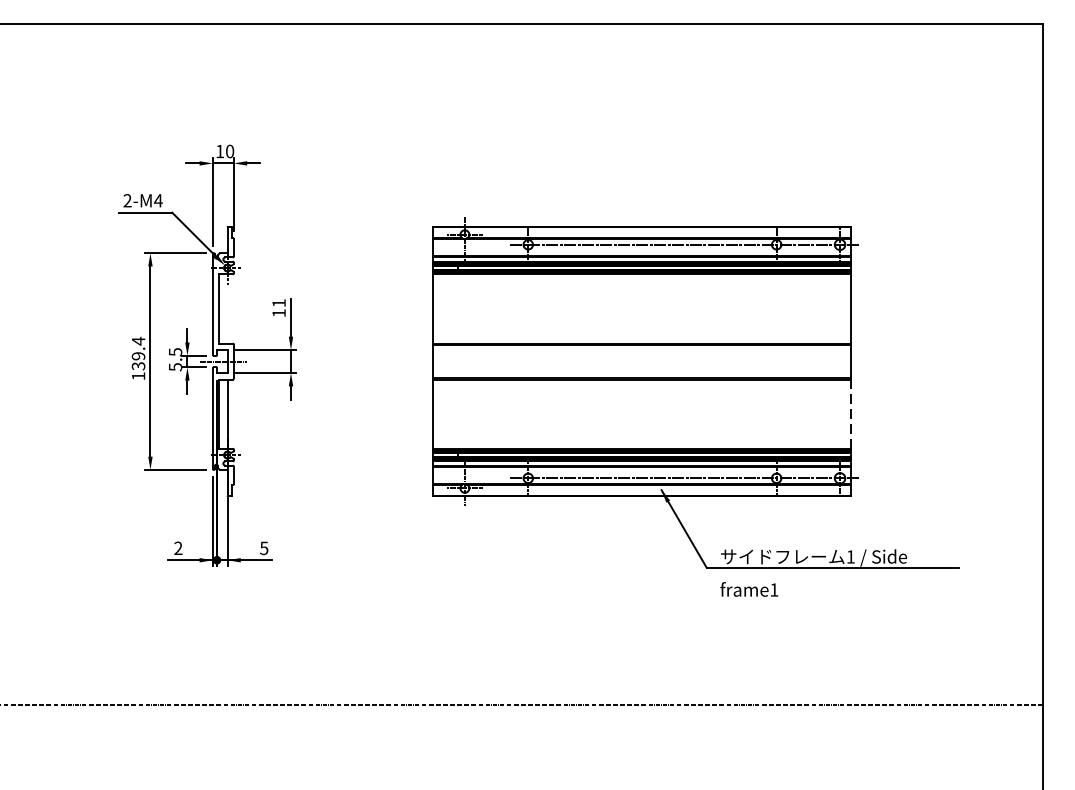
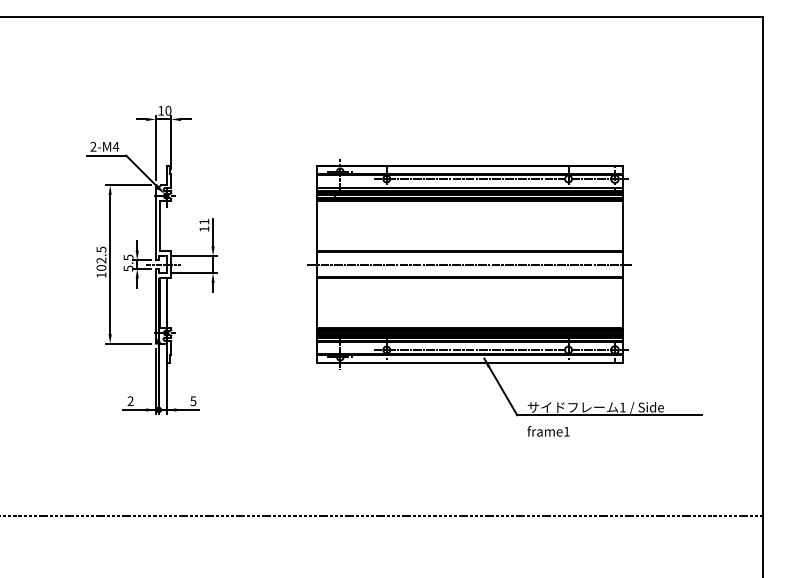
text: (138, 353) -> (101, 258), 139.4 -> 102.5
line: (641, 361) -> (469, 264), added
line: (850, 413) -> (622, 302), dashed -> solid

